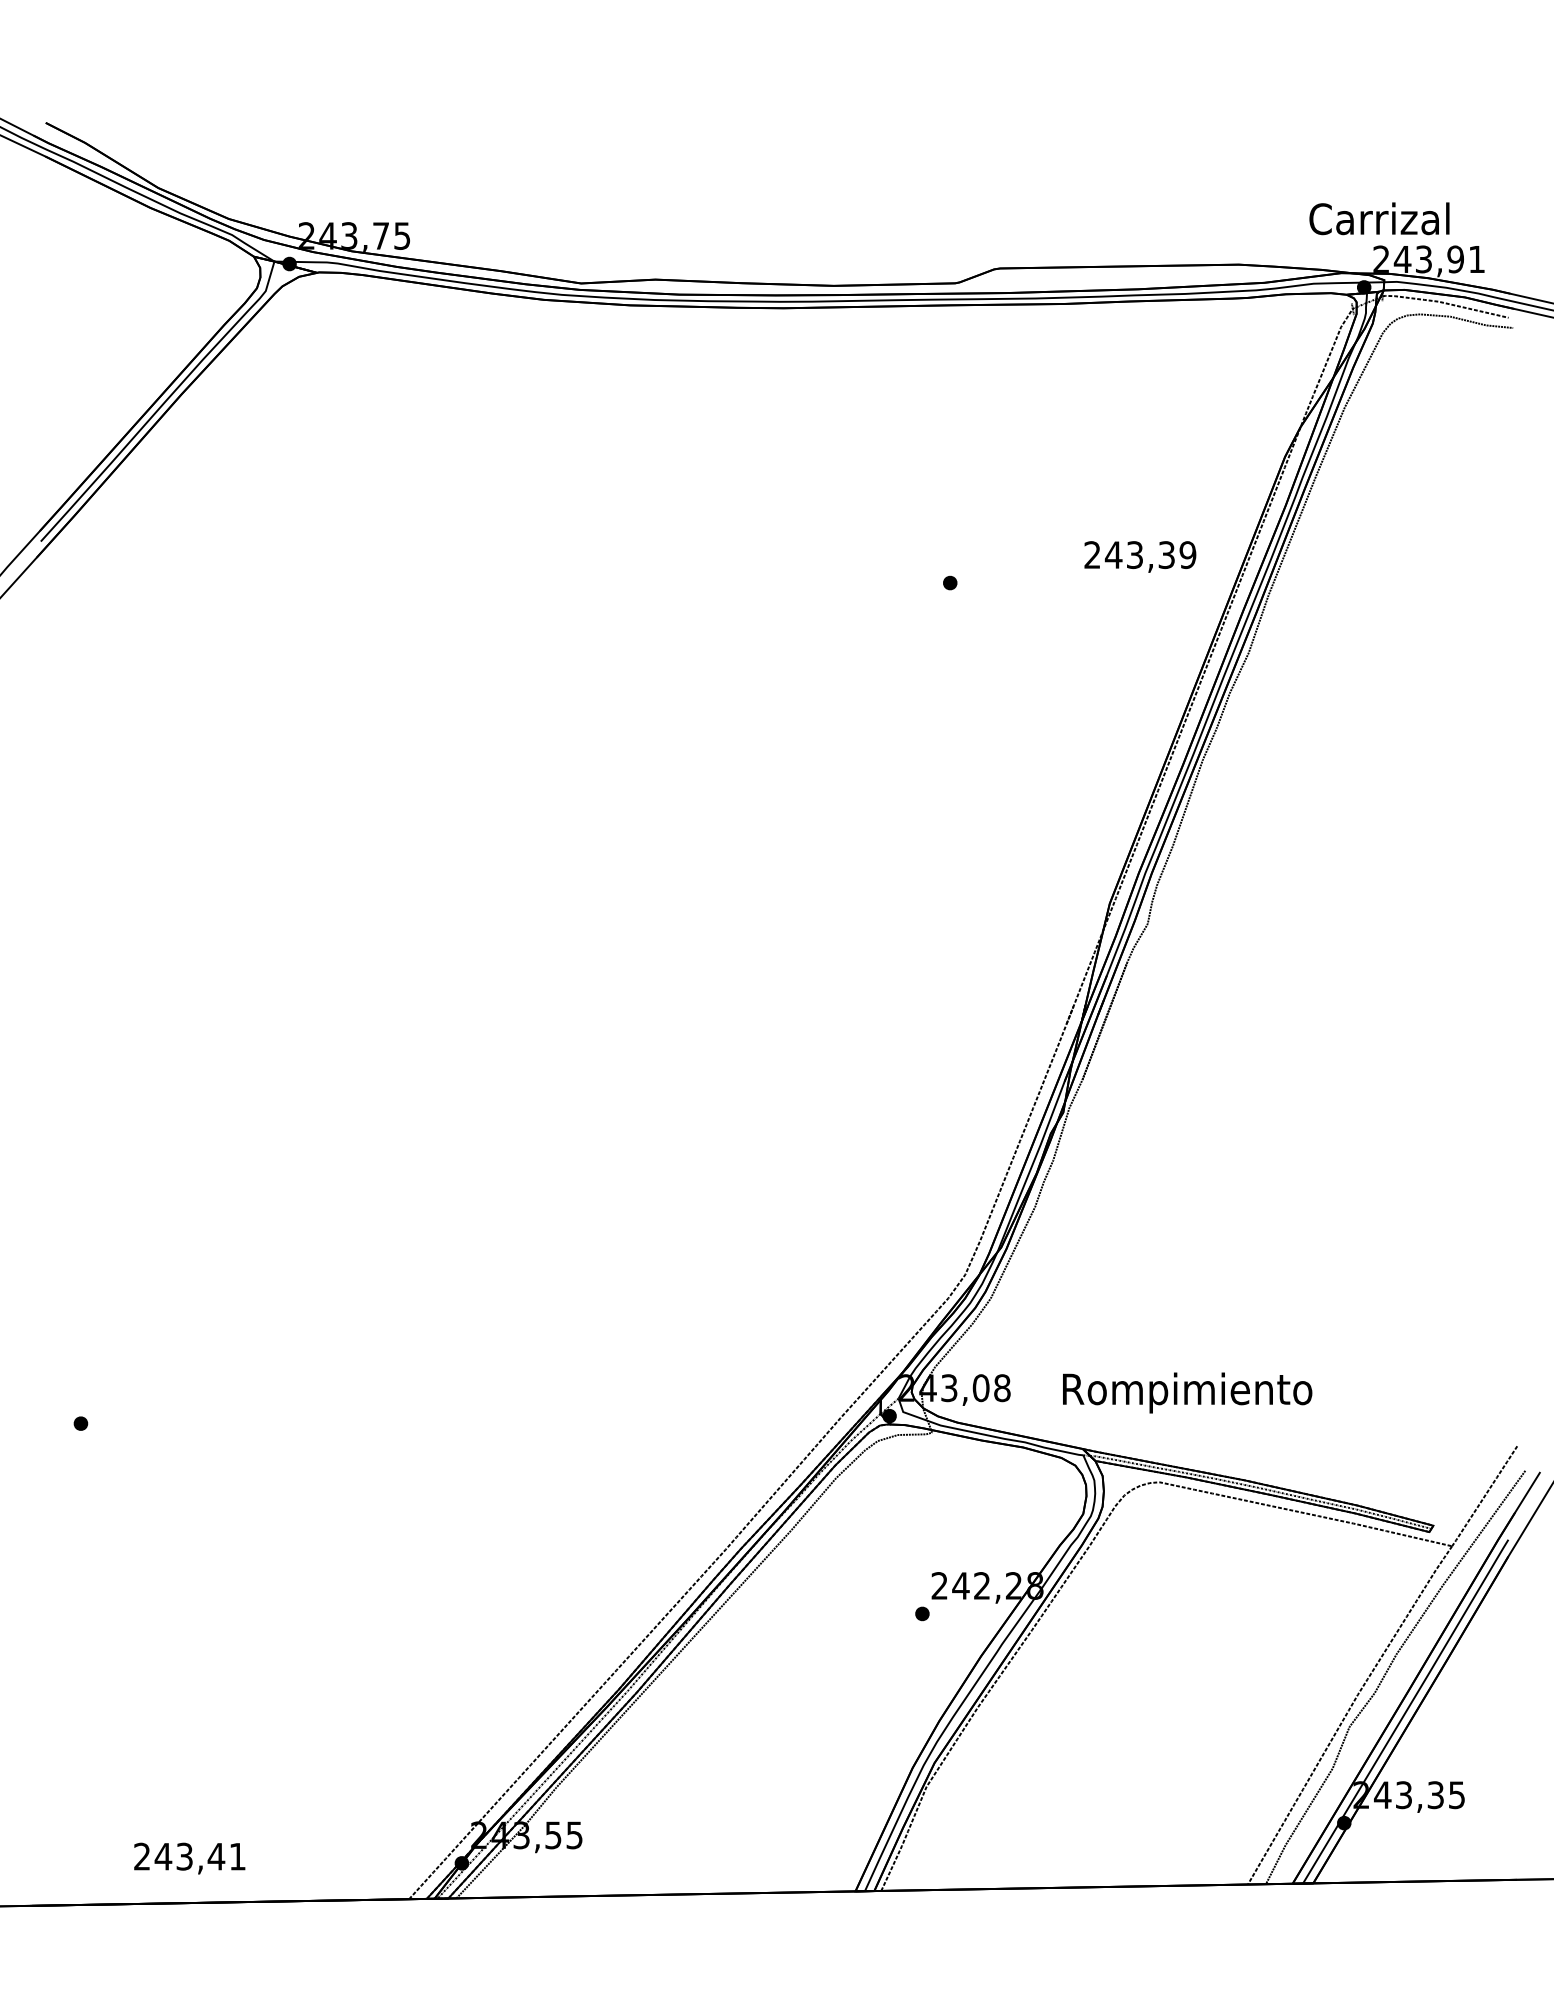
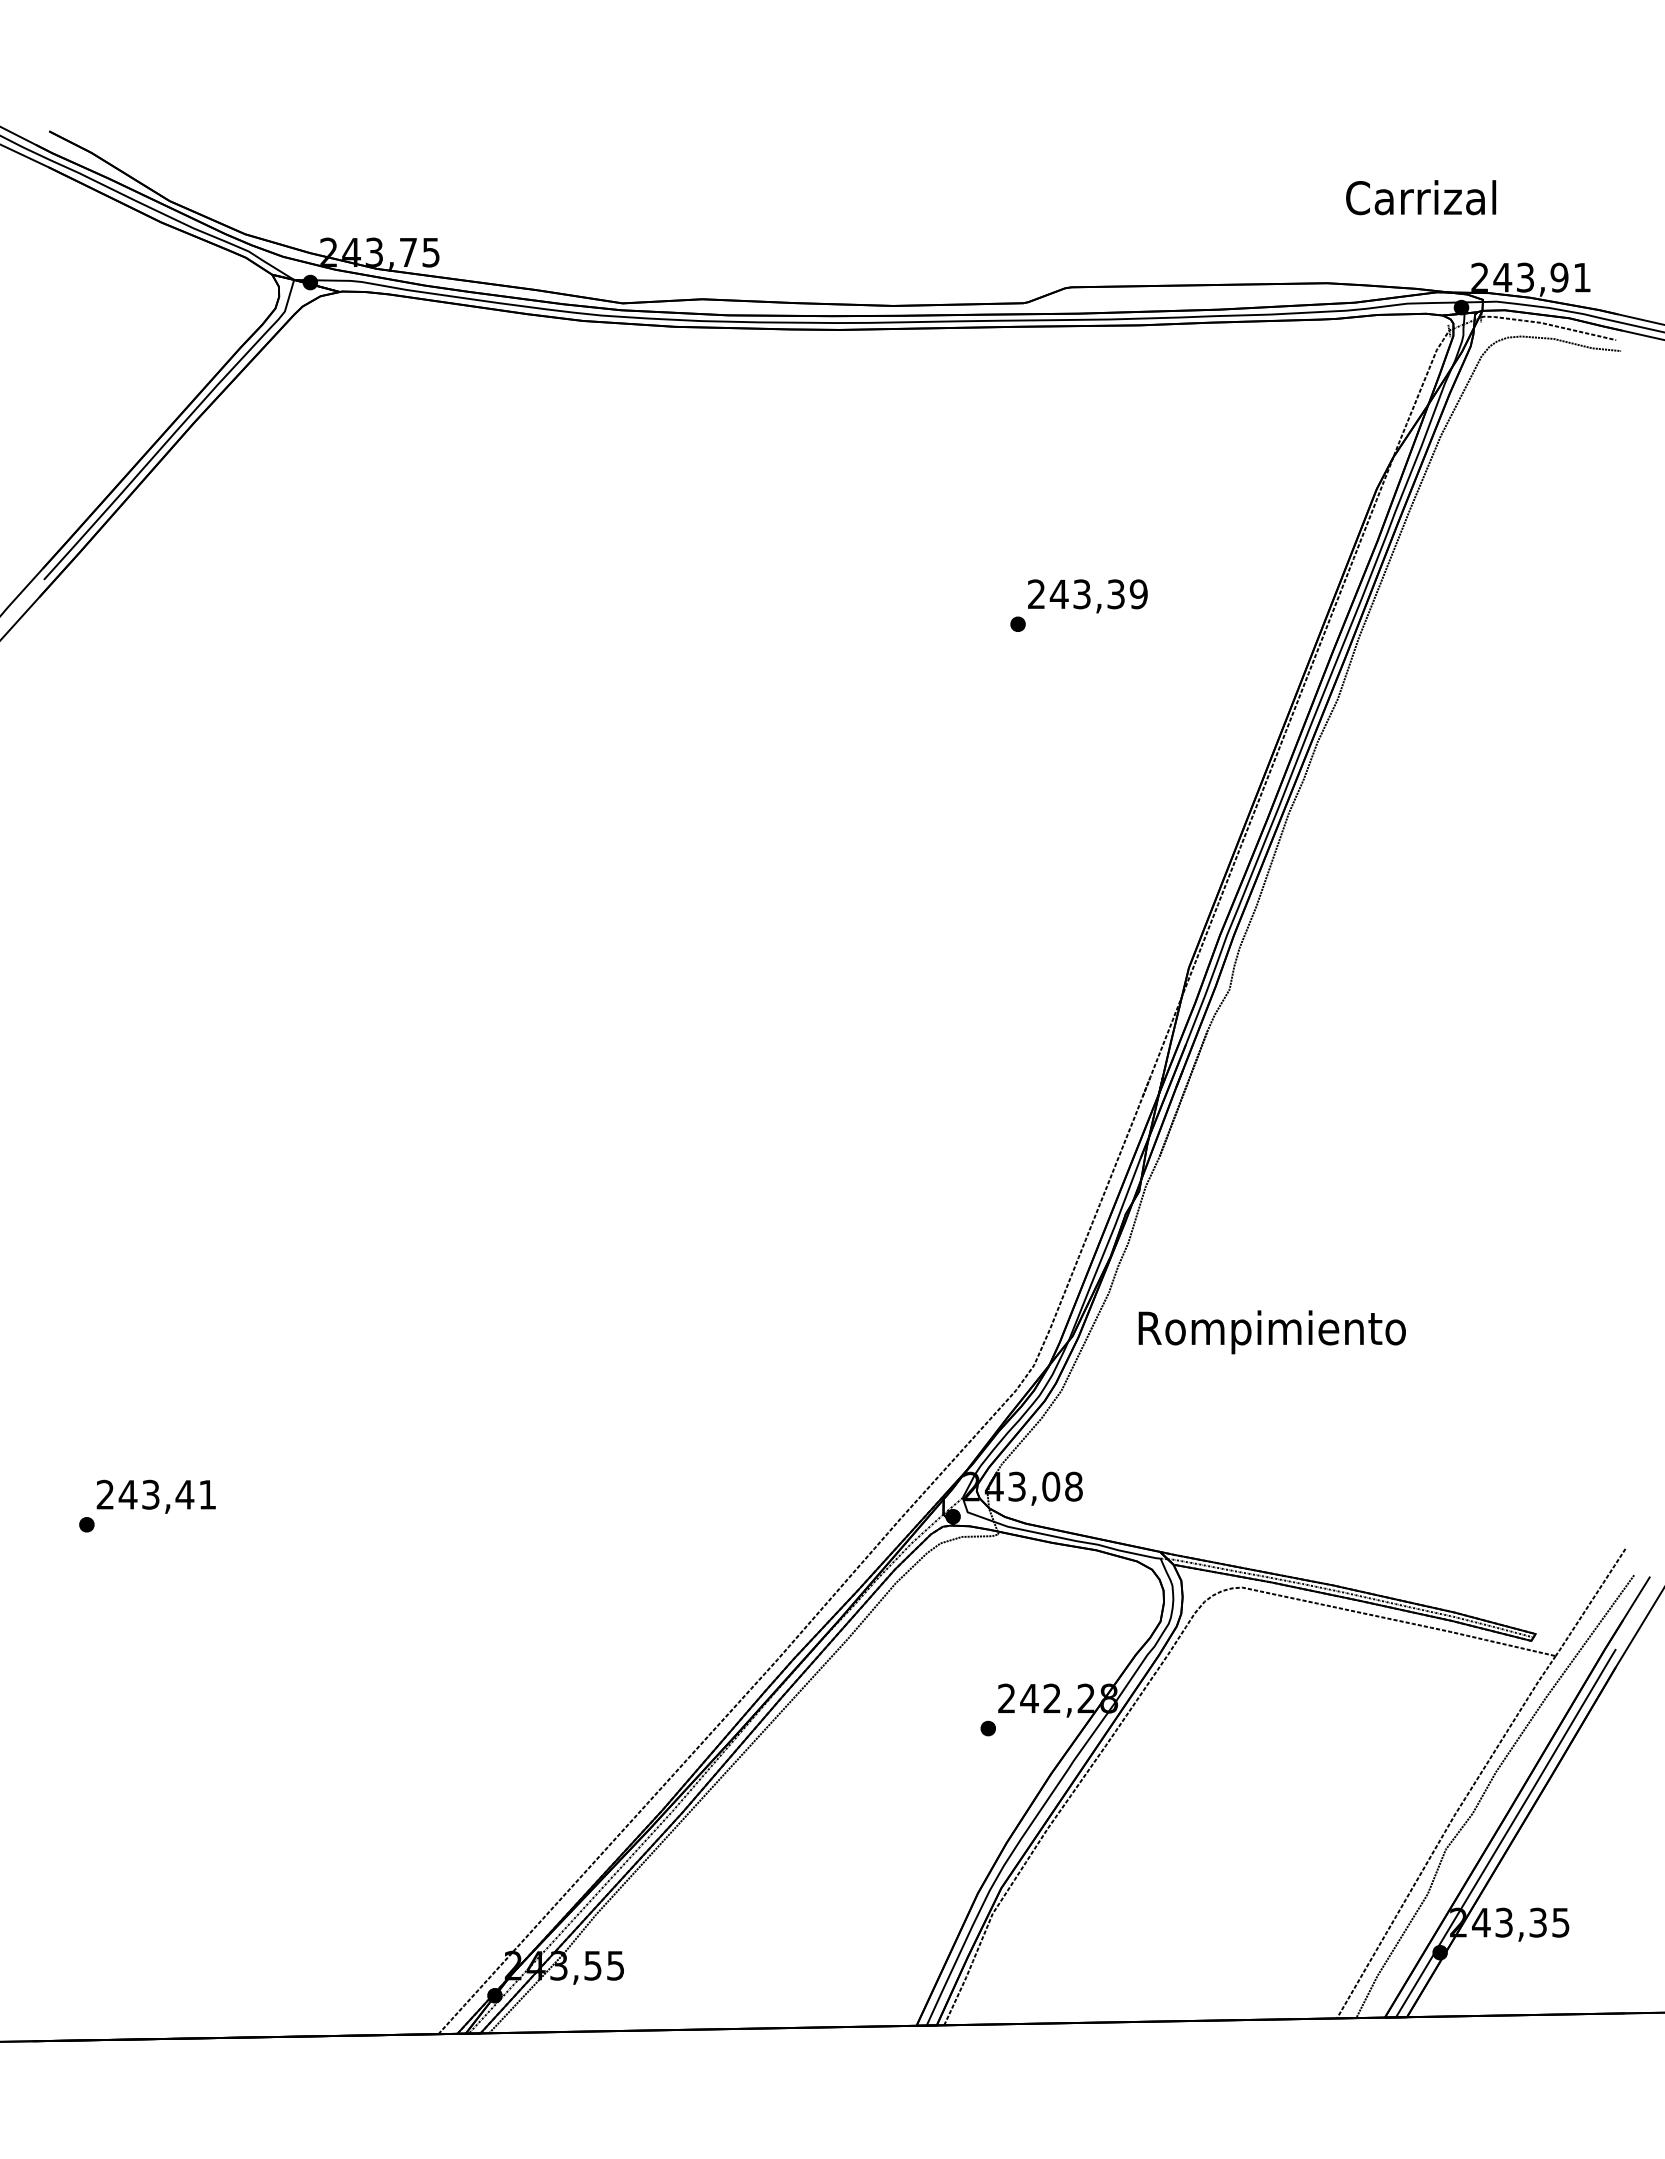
text: (1379, 218) -> (1421, 197), moved
text: (1140, 556) -> (1087, 595), moved
text: (1187, 1392) -> (1272, 1331), moved
text: (189, 1858) -> (156, 1496), moved

